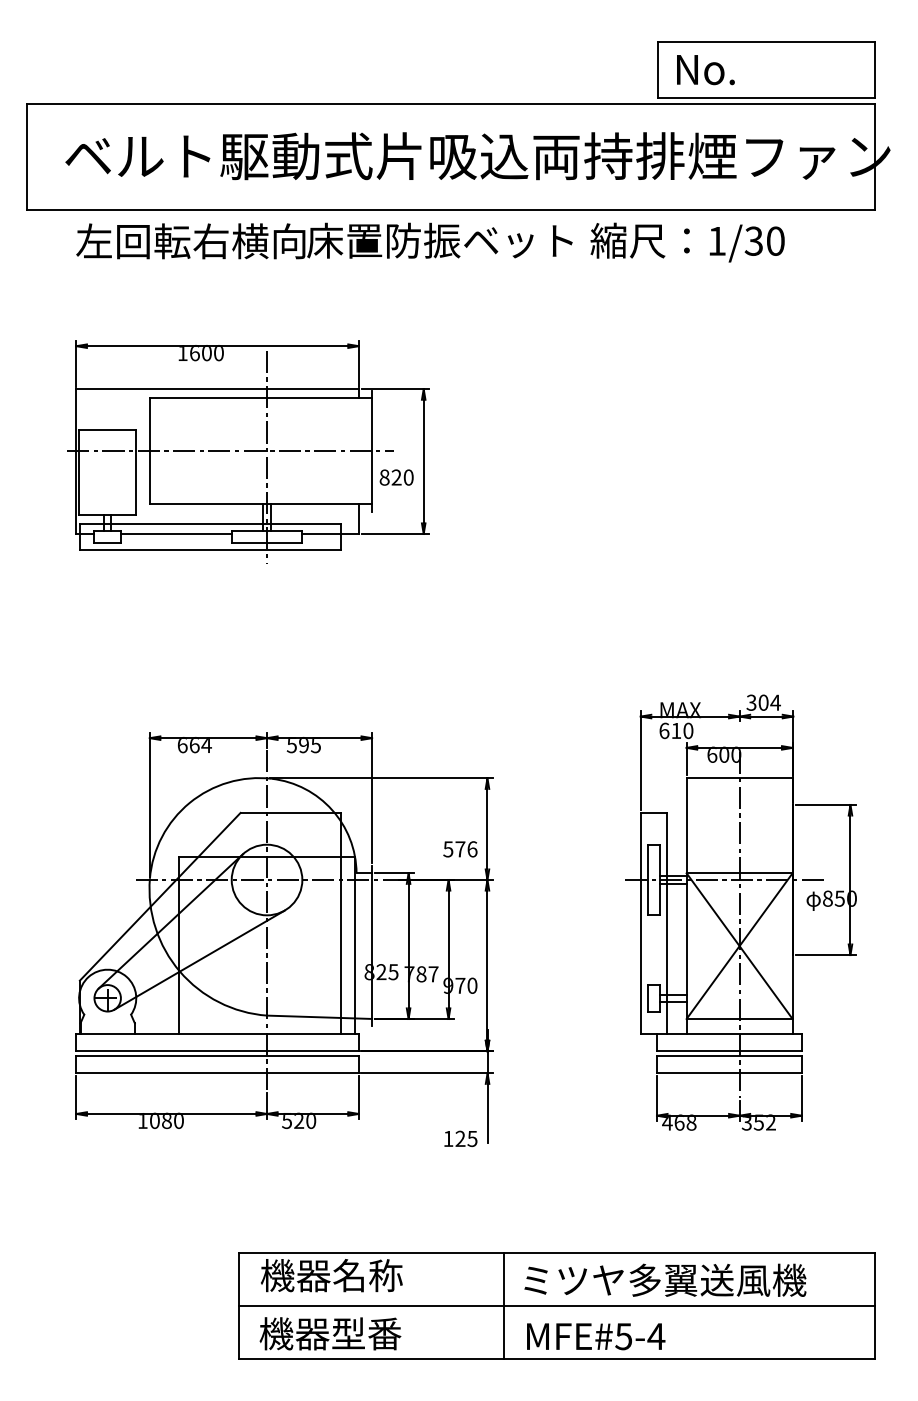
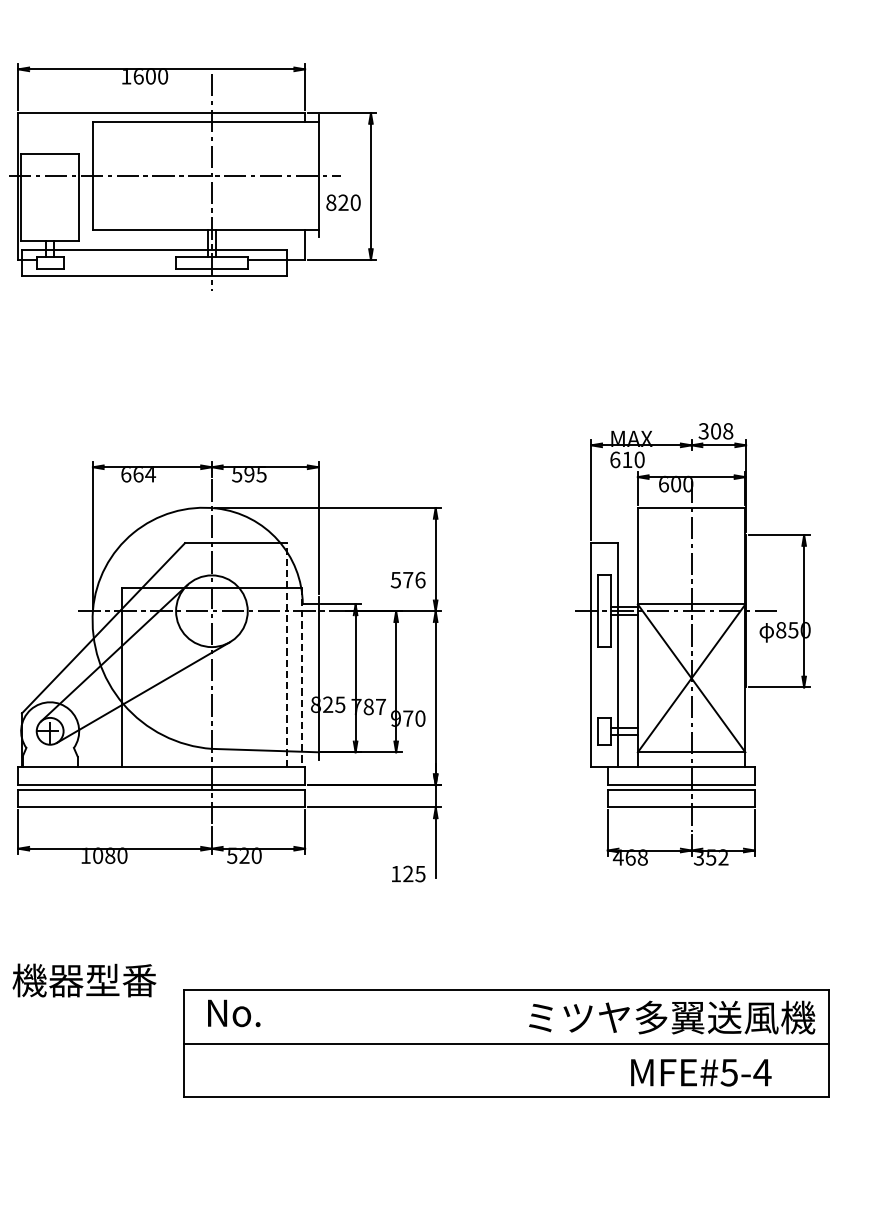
line: (175, 533) -> (118, 259), removed
text: (775, 702) -> (728, 431), 304 -> 308
line: (341, 922) -> (287, 654), solid -> dashed
line: (355, 945) -> (301, 677), solid -> dashed
text: (331, 1275) -> (277, 1012), 機器名称 -> No.
text: (665, 1279) -> (672, 1016), moved
line: (503, 1305) -> (451, 1043), removed
text: (330, 1333) -> (84, 980), moved
text: (596, 1336) -> (701, 1072), moved

